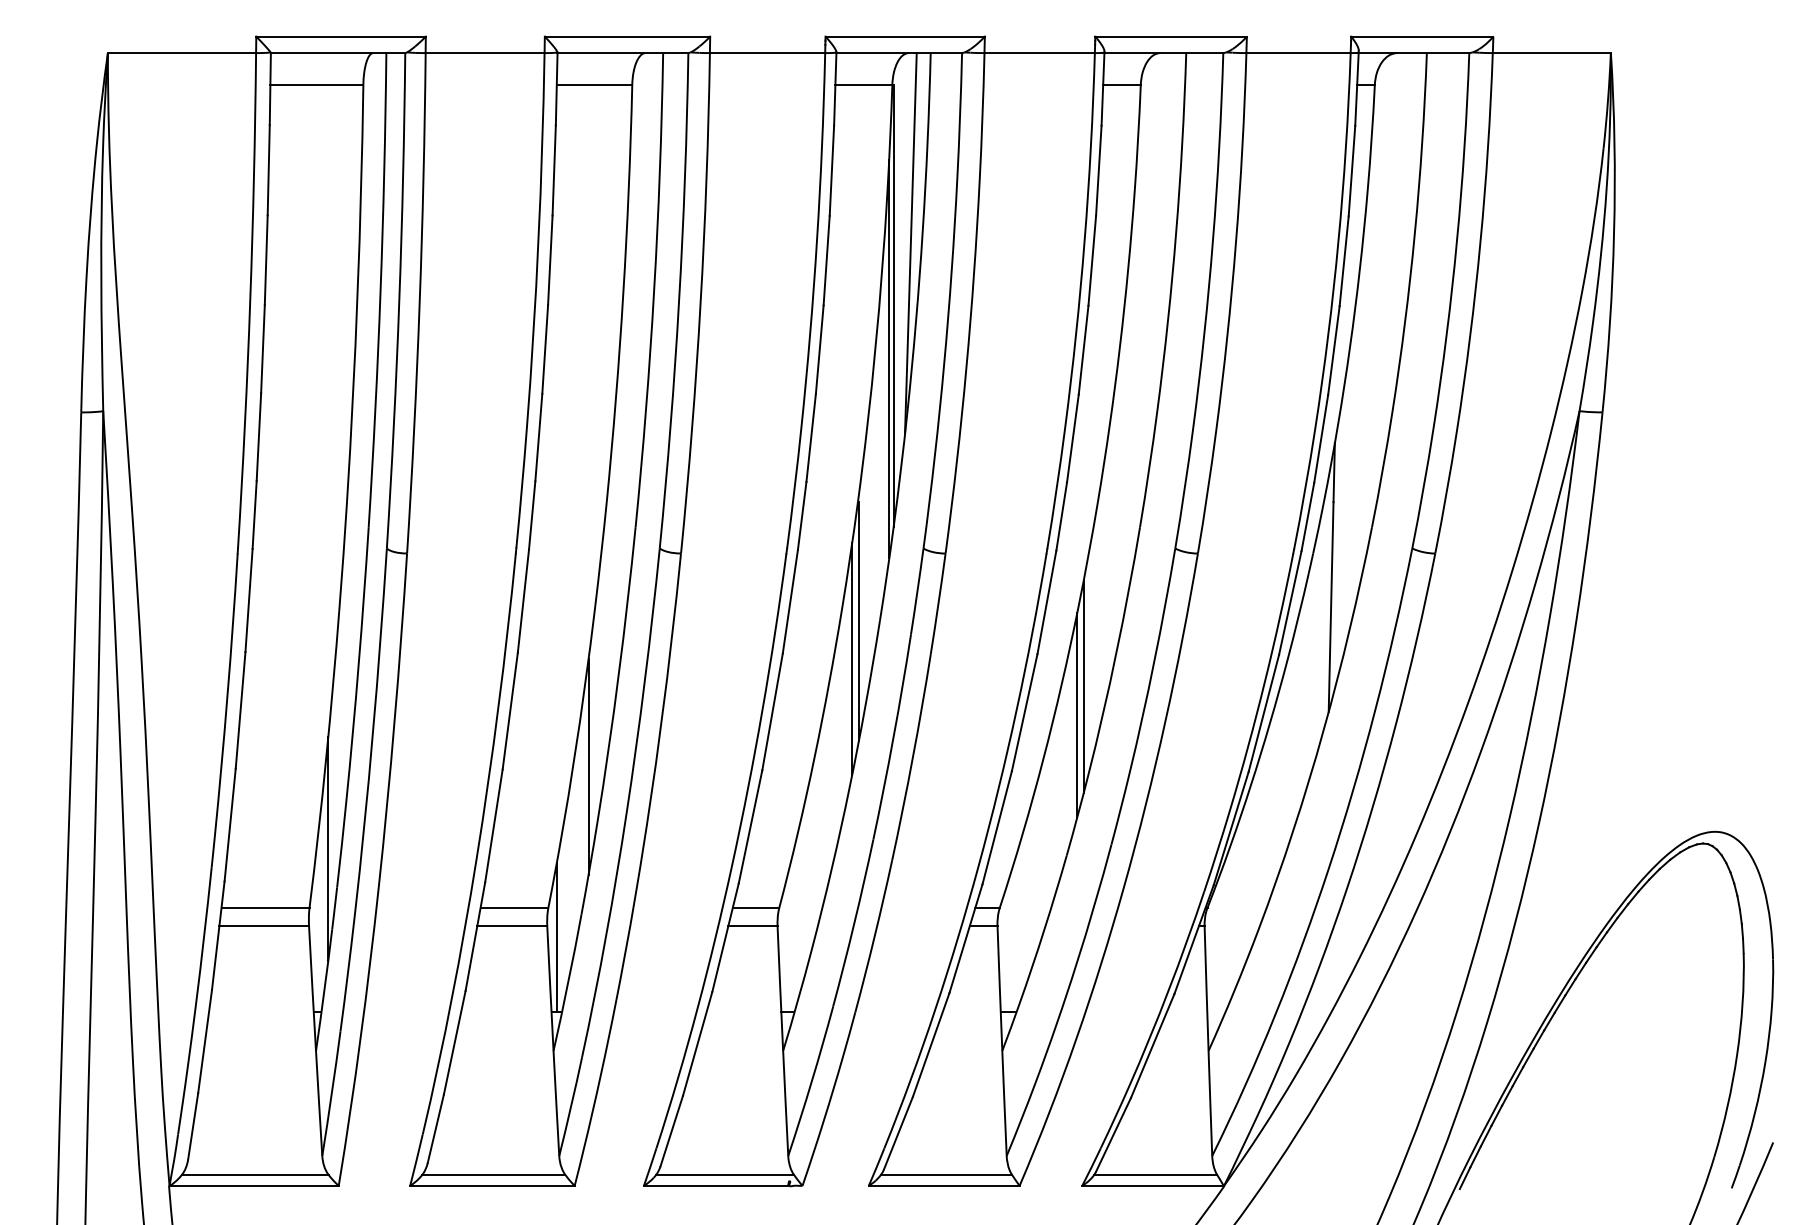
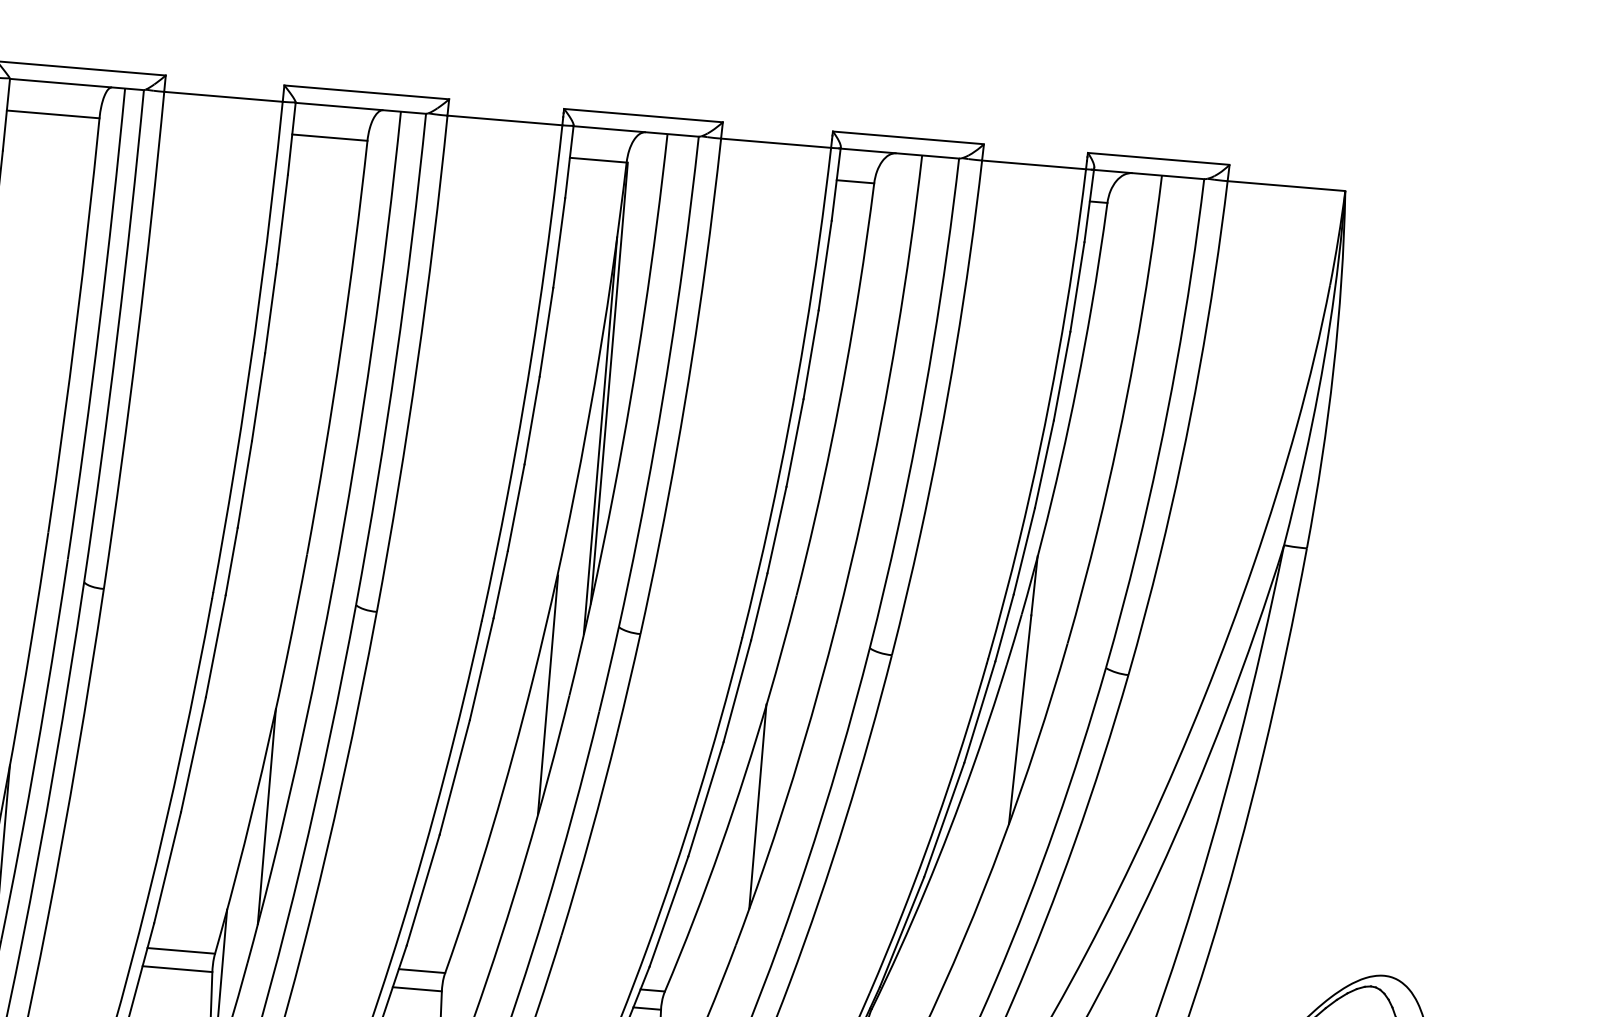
line: (910, 242) -> (631, 321), removed
line: (852, 658) -> (538, 730), removed
line: (1083, 686) -> (766, 778), removed

